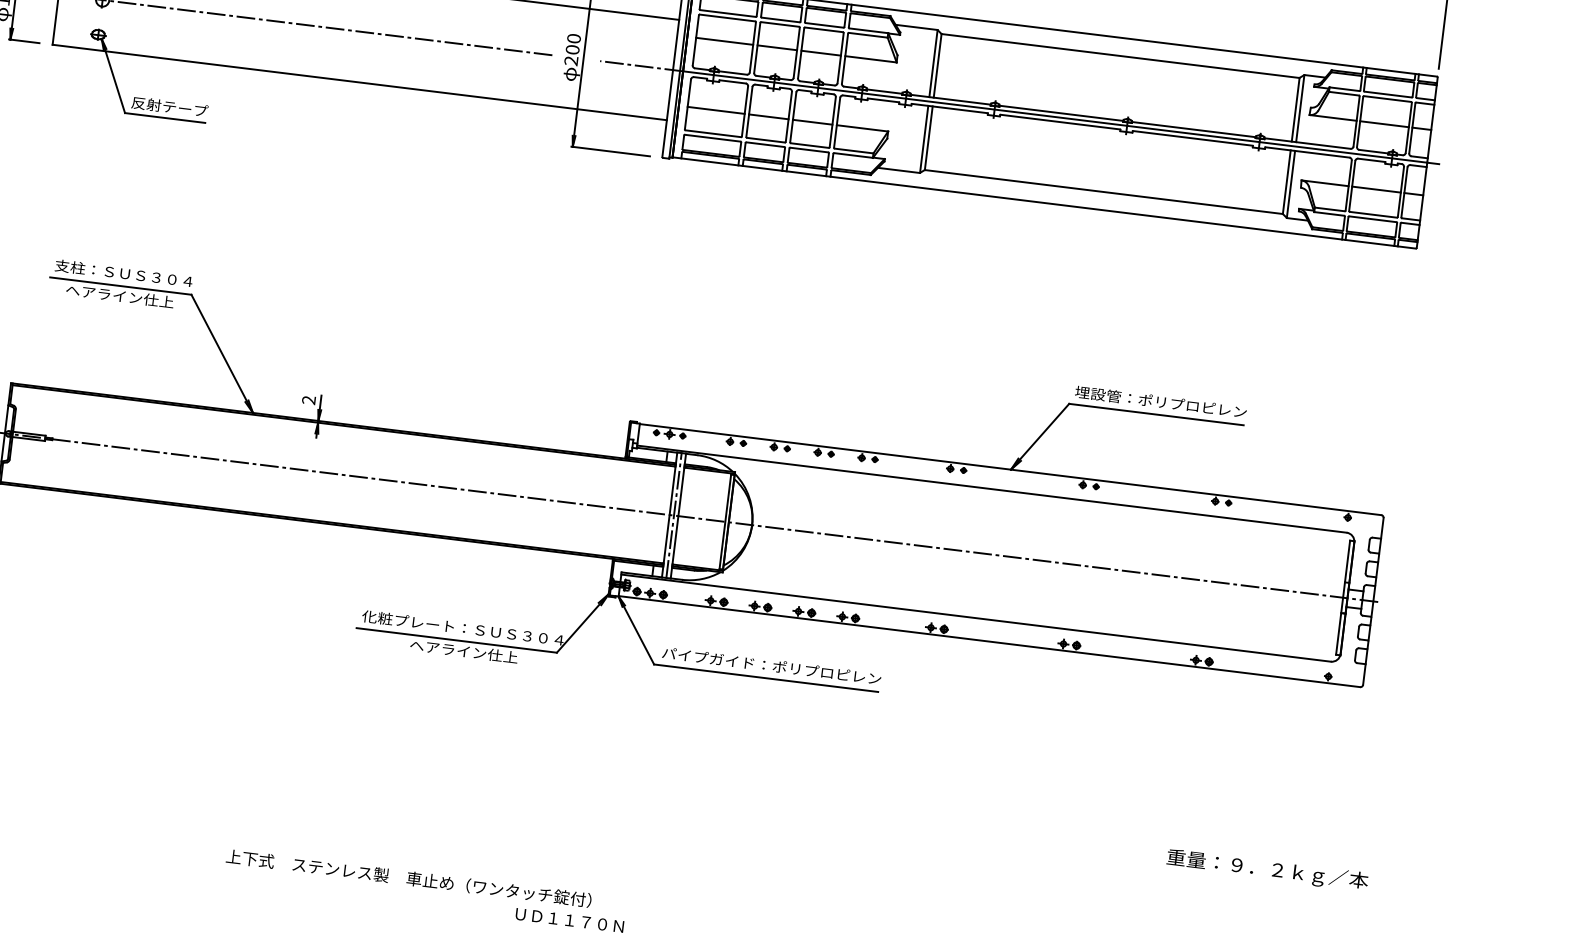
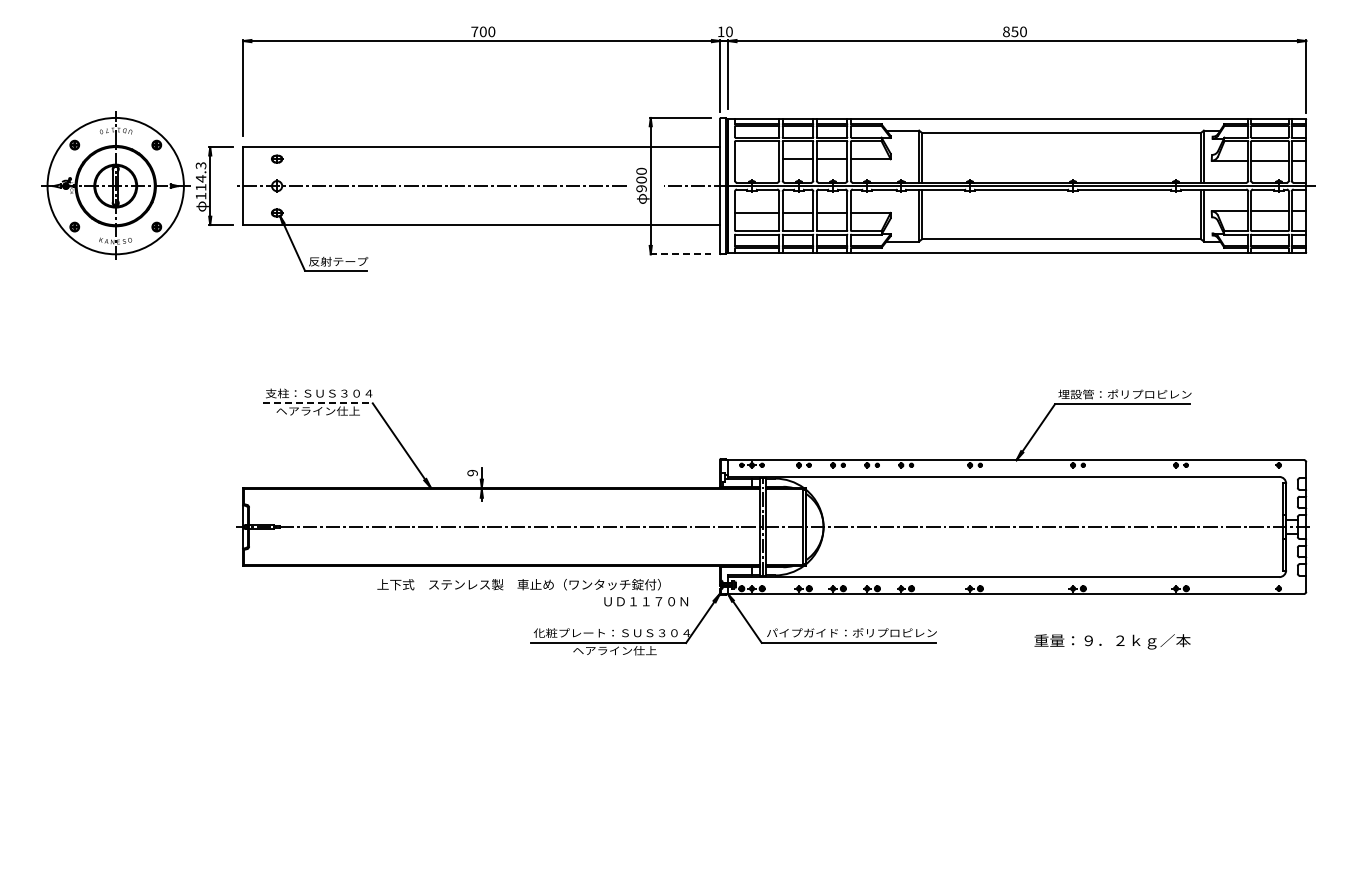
line: (723, 41) -> (756, 159), removed
text: (571, 60) -> (641, 188), 200 -> 900
line: (611, 151) -> (680, 254), solid -> dashed
line: (120, 286) -> (317, 403), solid -> dashed
text: (308, 399) -> (472, 472), 2 -> 9
text: (1267, 869) -> (1112, 641), moved
text: (424, 890) -> (532, 592), moved

